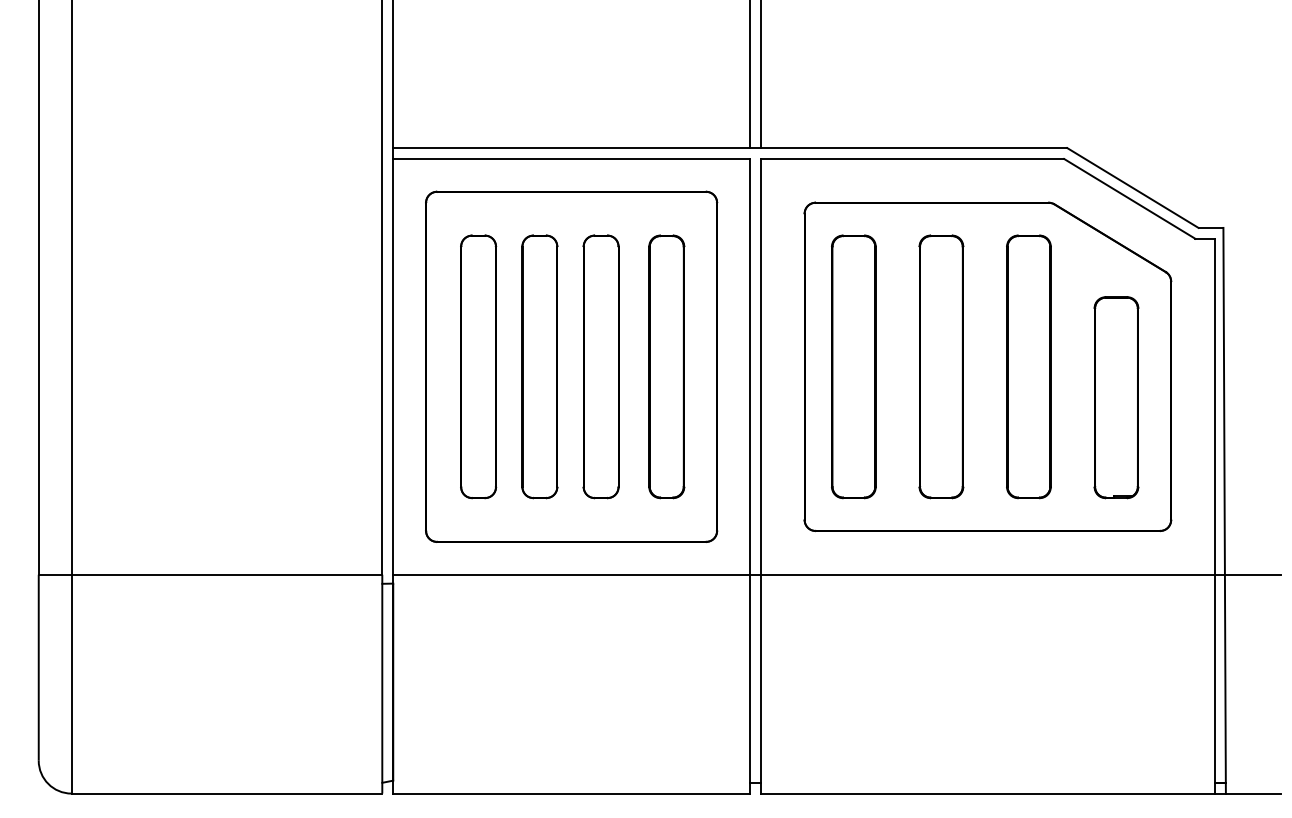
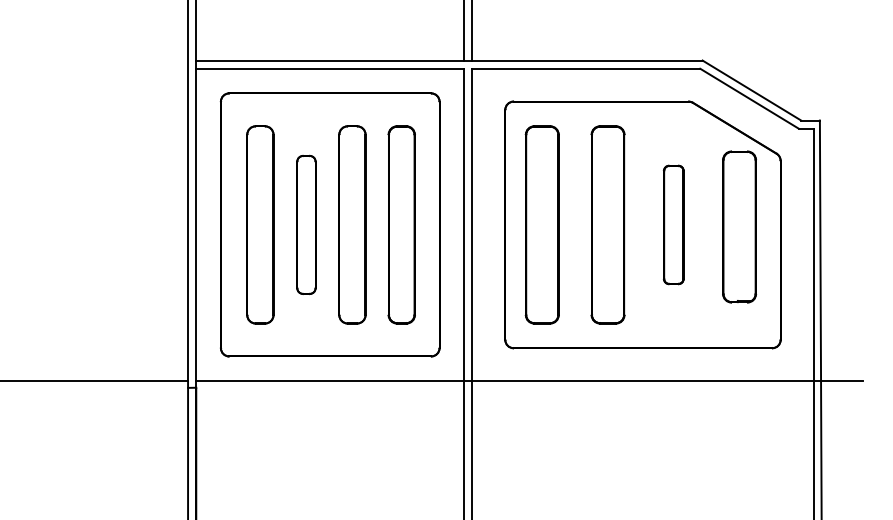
part: (539, 366) -> (306, 224), size x0.7
part: (1028, 366) -> (673, 224), size x0.6
part: (1116, 397) -> (739, 226), moved

